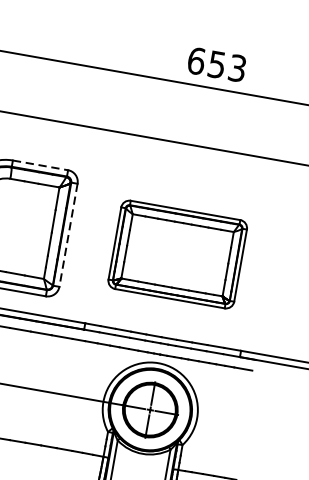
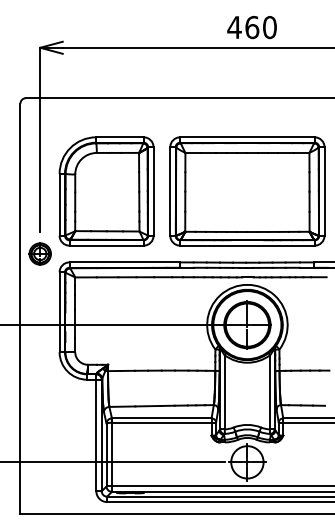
text: (216, 64) -> (251, 27), 653 -> 460
line: (39, 165) -> (119, 137), dashed -> solid
line: (68, 235) -> (153, 191), dashed -> solid
part: (177, 254) -> (247, 191), size x1.43

